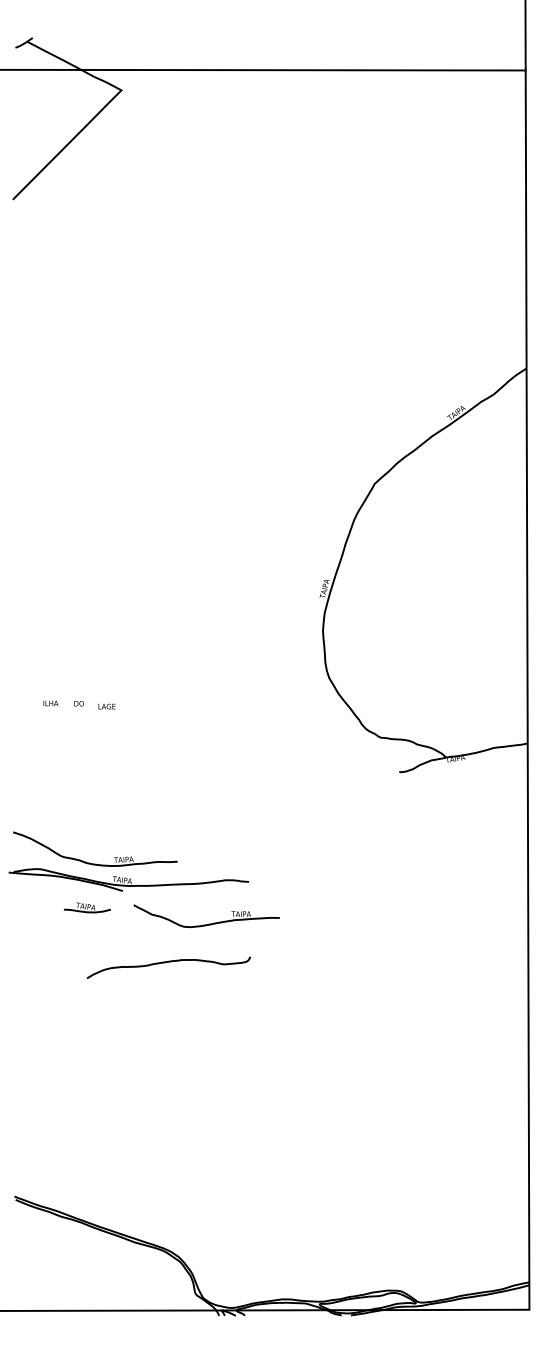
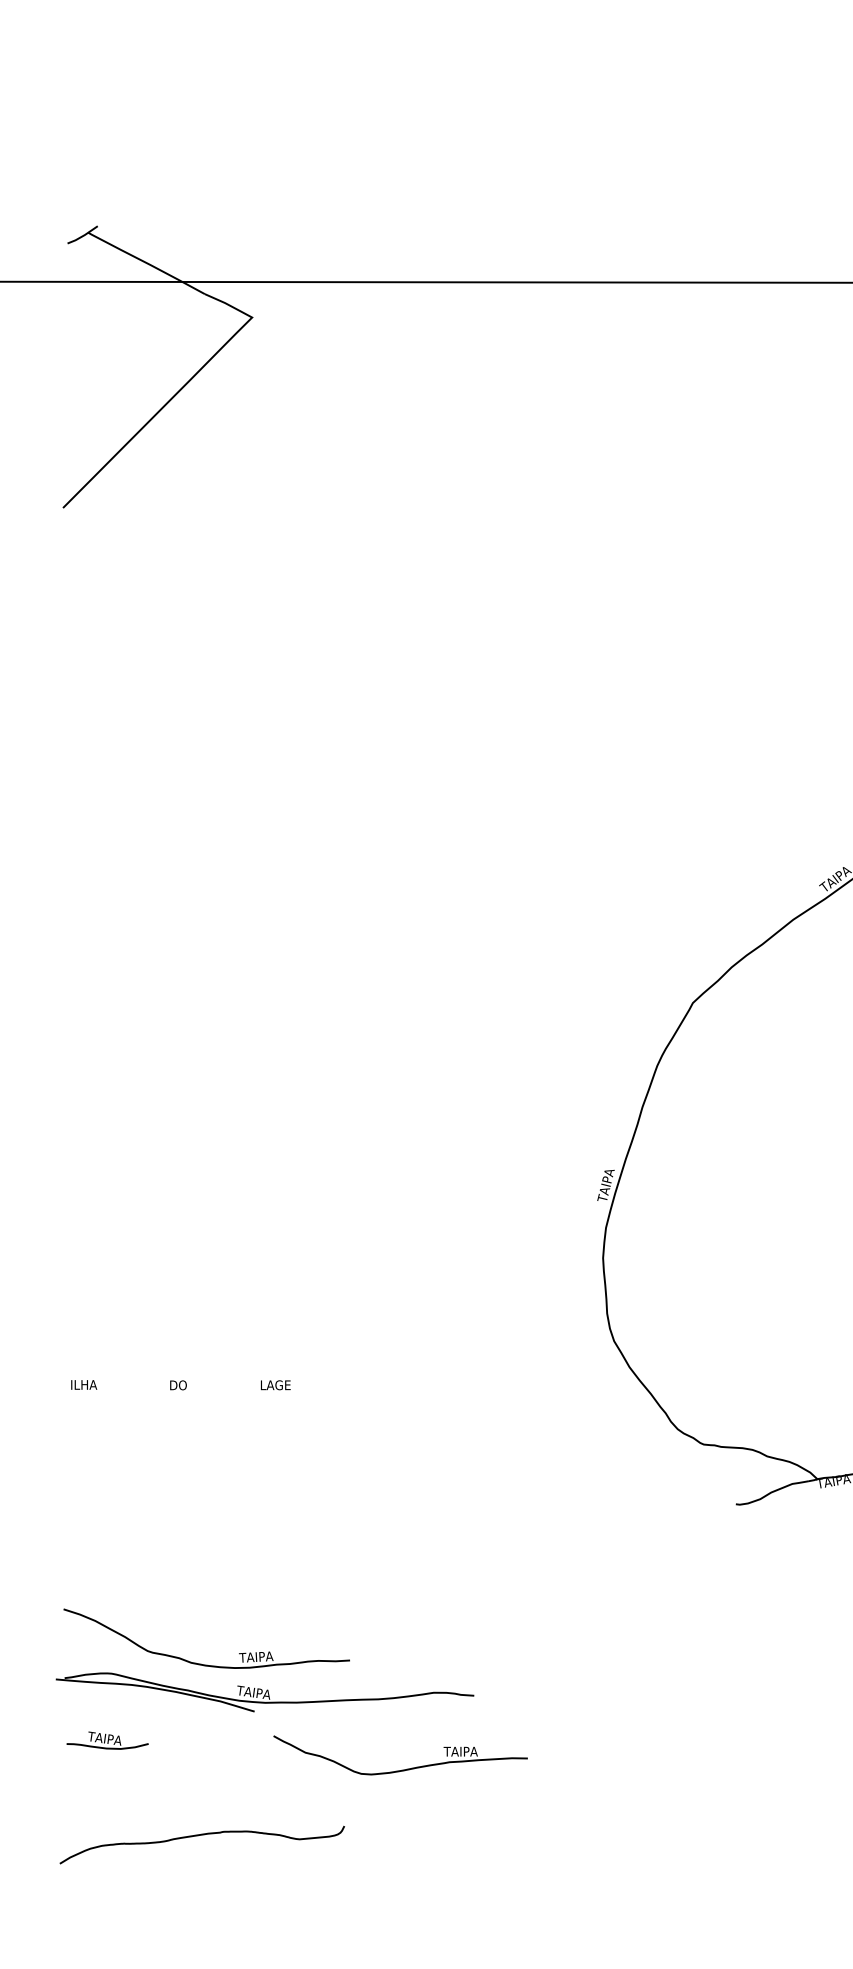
text: (50, 703) -> (83, 1385), moved
text: (106, 706) -> (274, 1385), moved
part: (87, 907) -> (107, 1740), moved
curve: (168, 962) -> (201, 1835), moved

